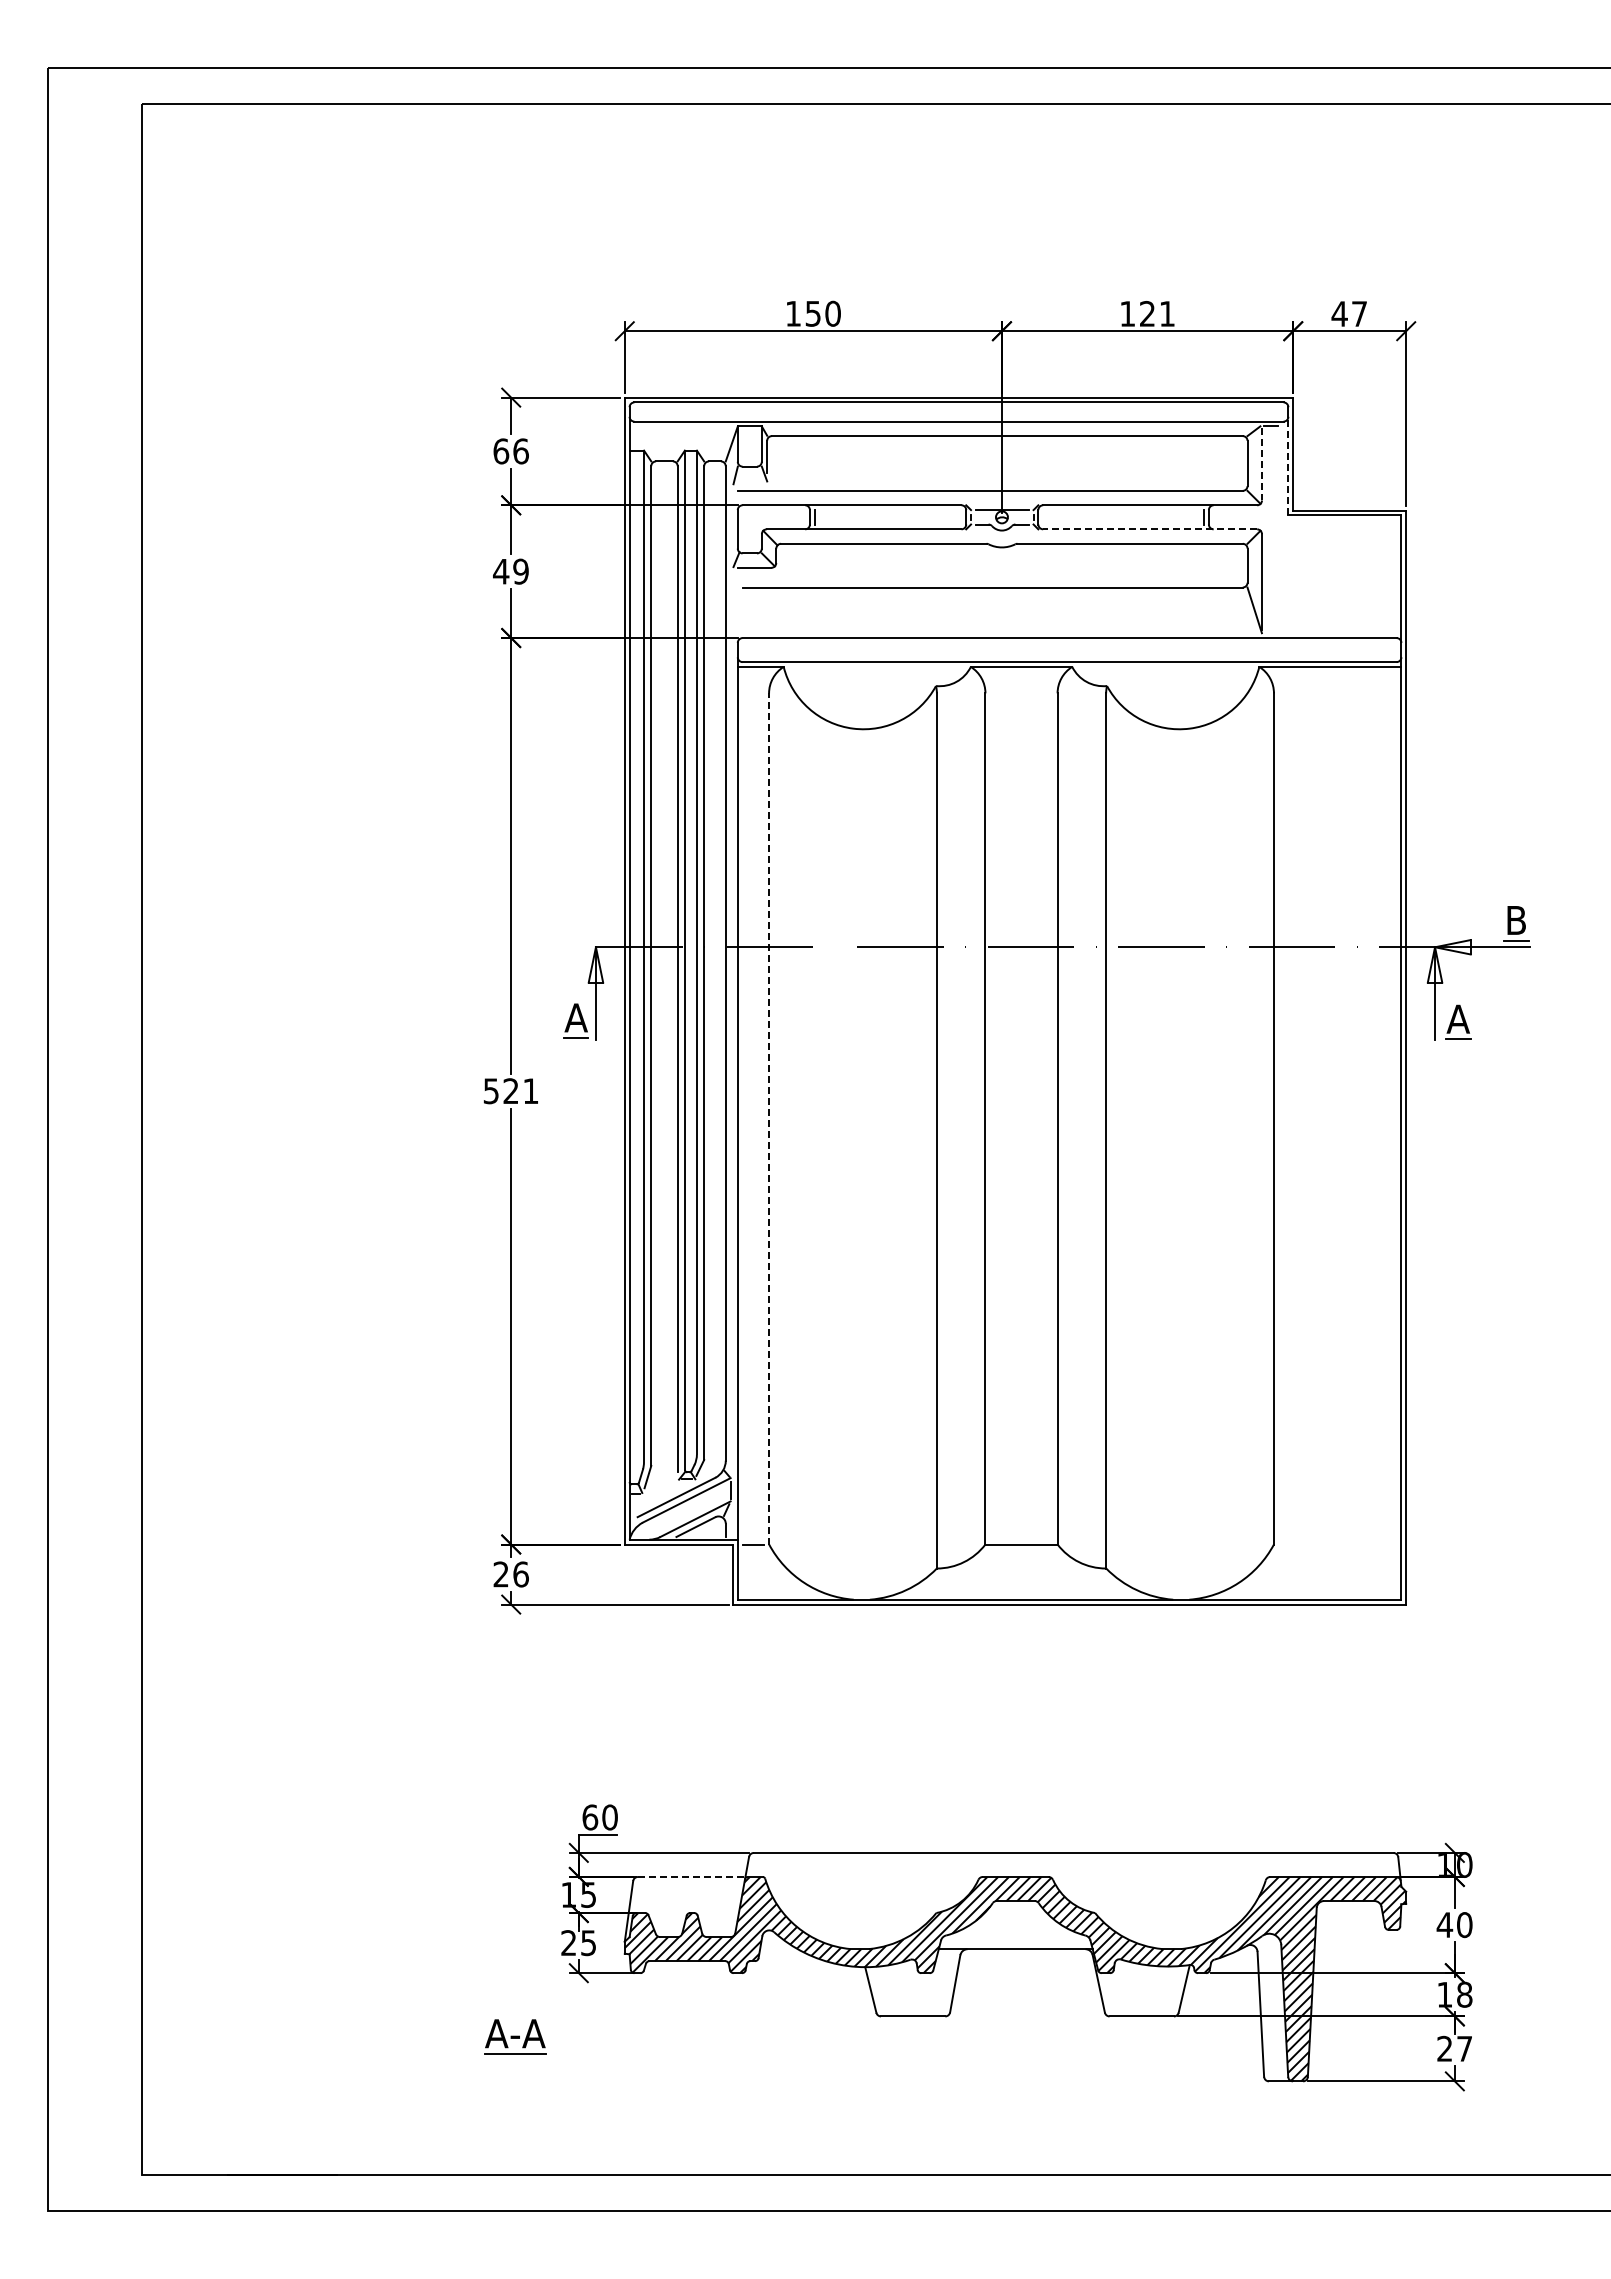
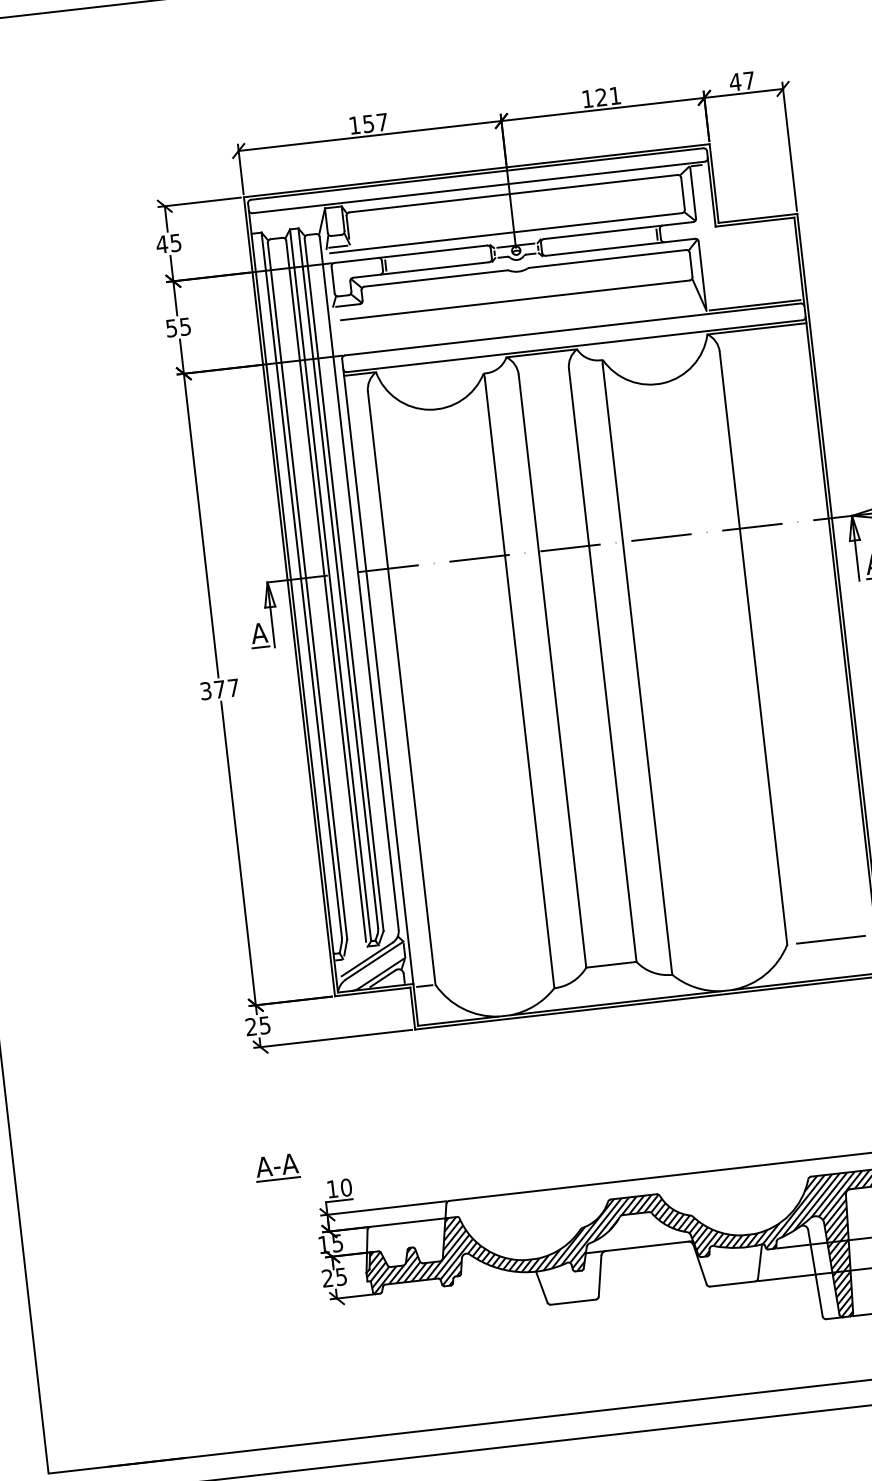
text: (832, 313) -> (381, 122), 150 -> 157
text: (510, 451) -> (168, 243), 66 -> 45
line: (1261, 464) -> (692, 193), dashed -> solid
line: (1288, 465) -> (711, 191), dashed -> solid
line: (750, 482) -> (338, 246), added
line: (1149, 529) -> (619, 247), dashed -> solid
text: (510, 571) -> (178, 327), 49 -> 55
line: (1331, 633) -> (755, 305), added
text: (511, 1090) -> (220, 688), 521 -> 377
line: (769, 1118) -> (402, 687), dashed -> solid
line: (1336, 1544) -> (830, 939), added
text: (520, 1574) -> (264, 1025), 26 -> 25
text: (590, 1817) -> (332, 1189), 60 -> 10
line: (691, 1876) -> (407, 1222), dashed -> solid
part: (515, 2036) -> (277, 1167), moved

